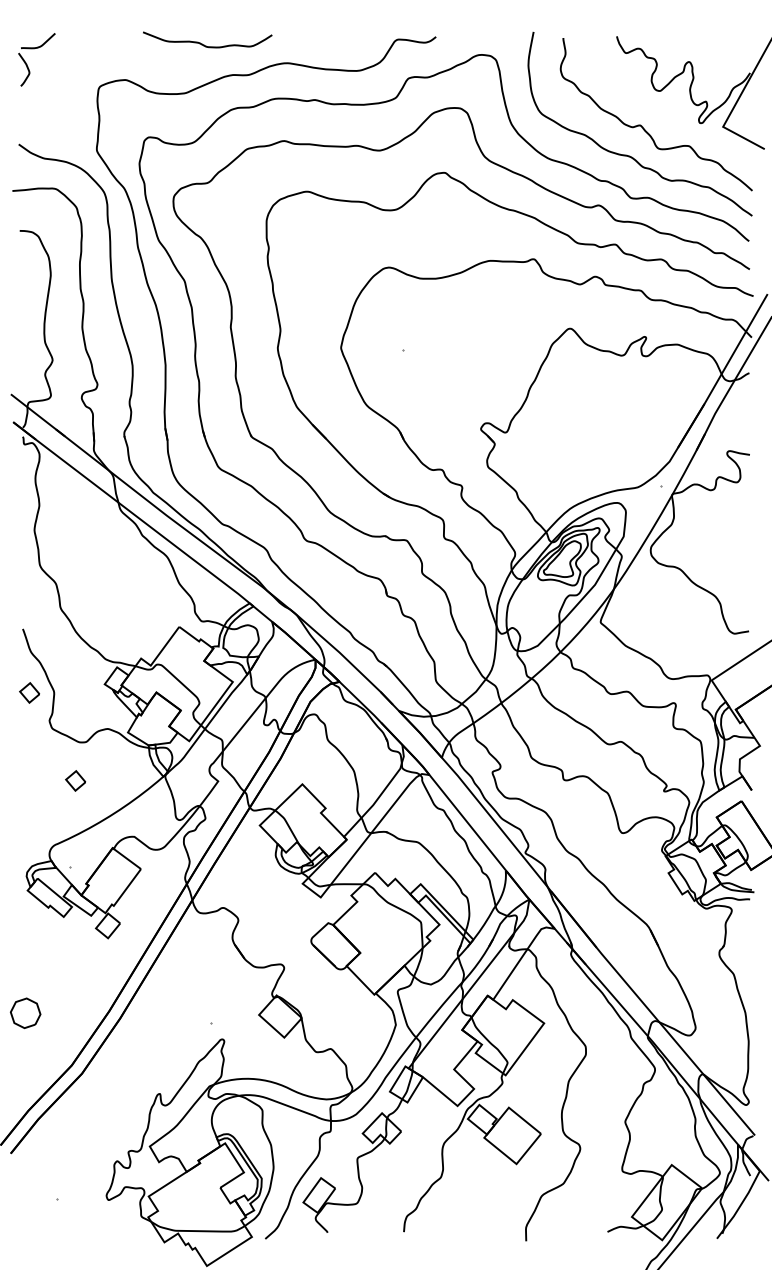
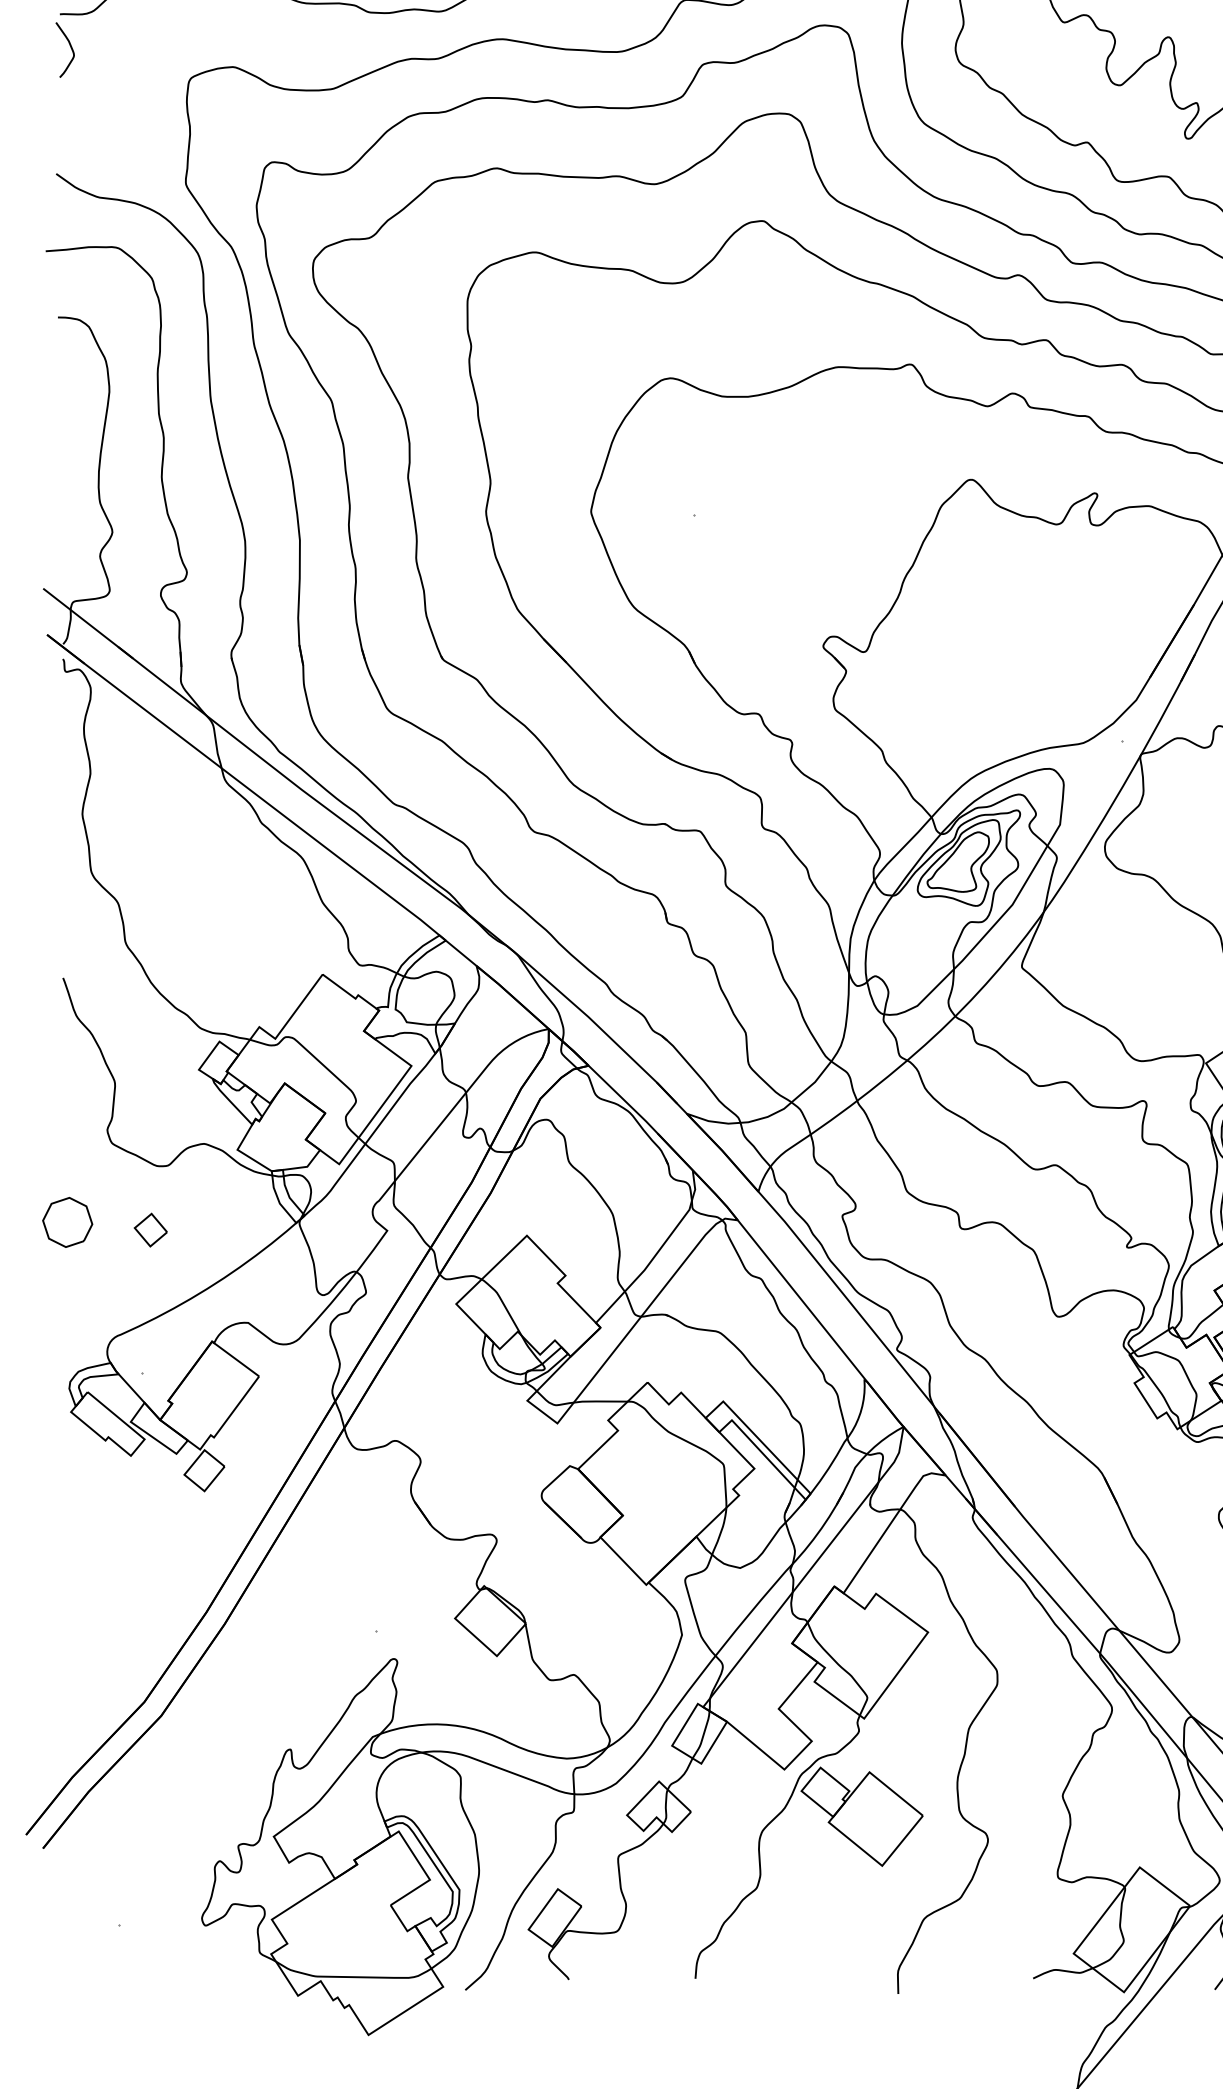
part: (29, 692) -> (74, 1083), removed
part: (25, 1013) -> (67, 1222), moved

